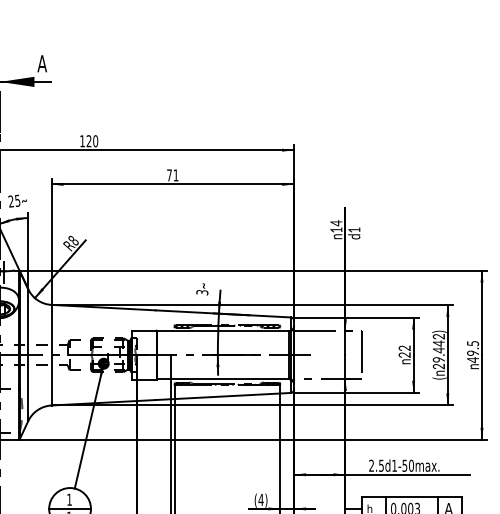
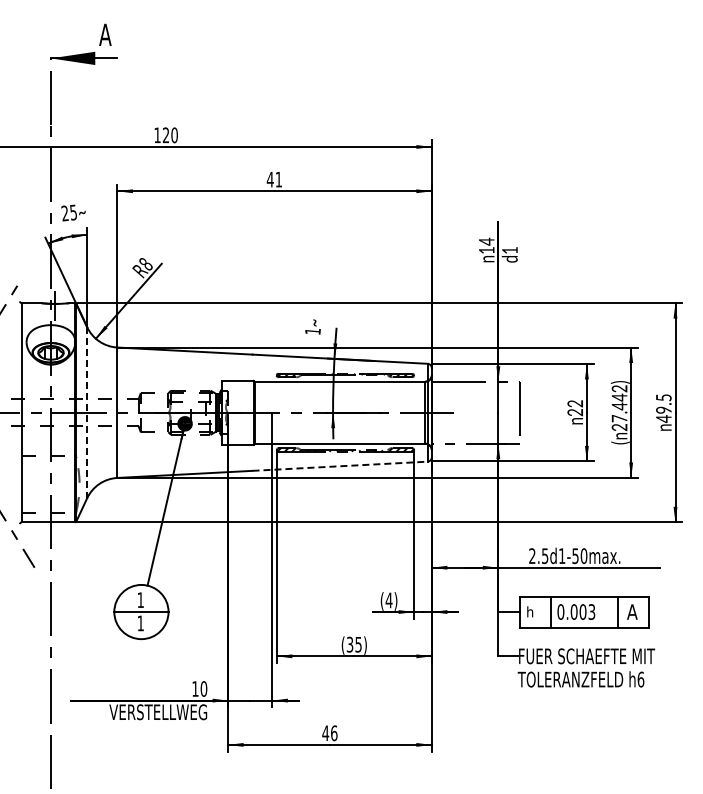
text: (168, 175) -> (269, 179), 71 -> 41
text: (202, 292) -> (312, 331), 3 -> 1
line: (28, 355) -> (87, 412), solid -> dashed
text: (438, 359) -> (619, 418), 29.442) -> 27.442)
line: (223, 396) -> (340, 466), solid -> dashed

